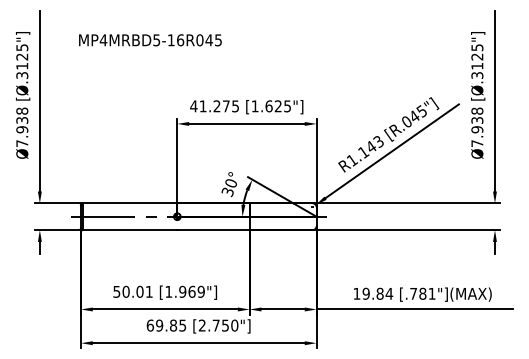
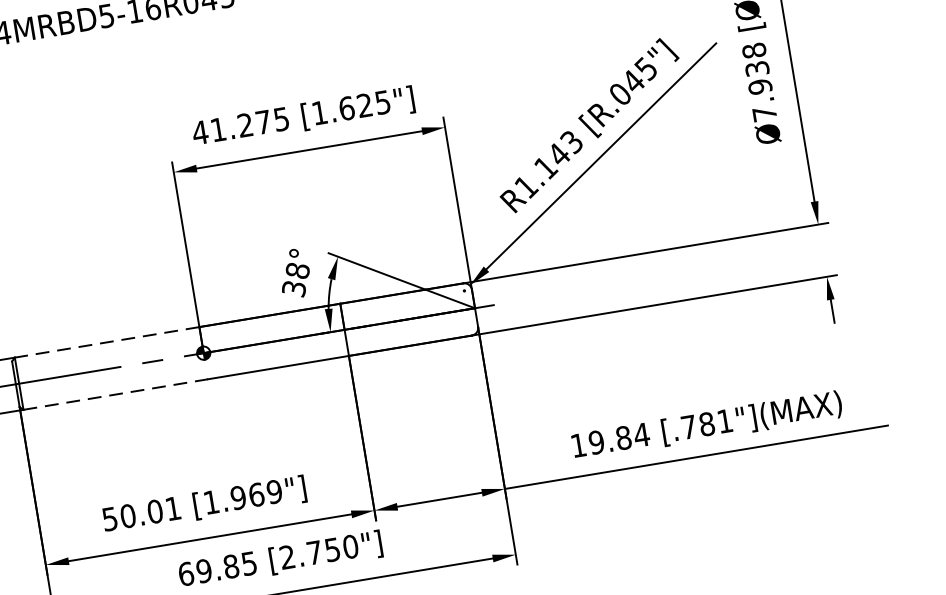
text: (231, 183) -> (298, 270), 30° -> 38°
line: (129, 203) -> (106, 342), solid -> dashed
line: (130, 230) -> (116, 395), solid -> dashed

